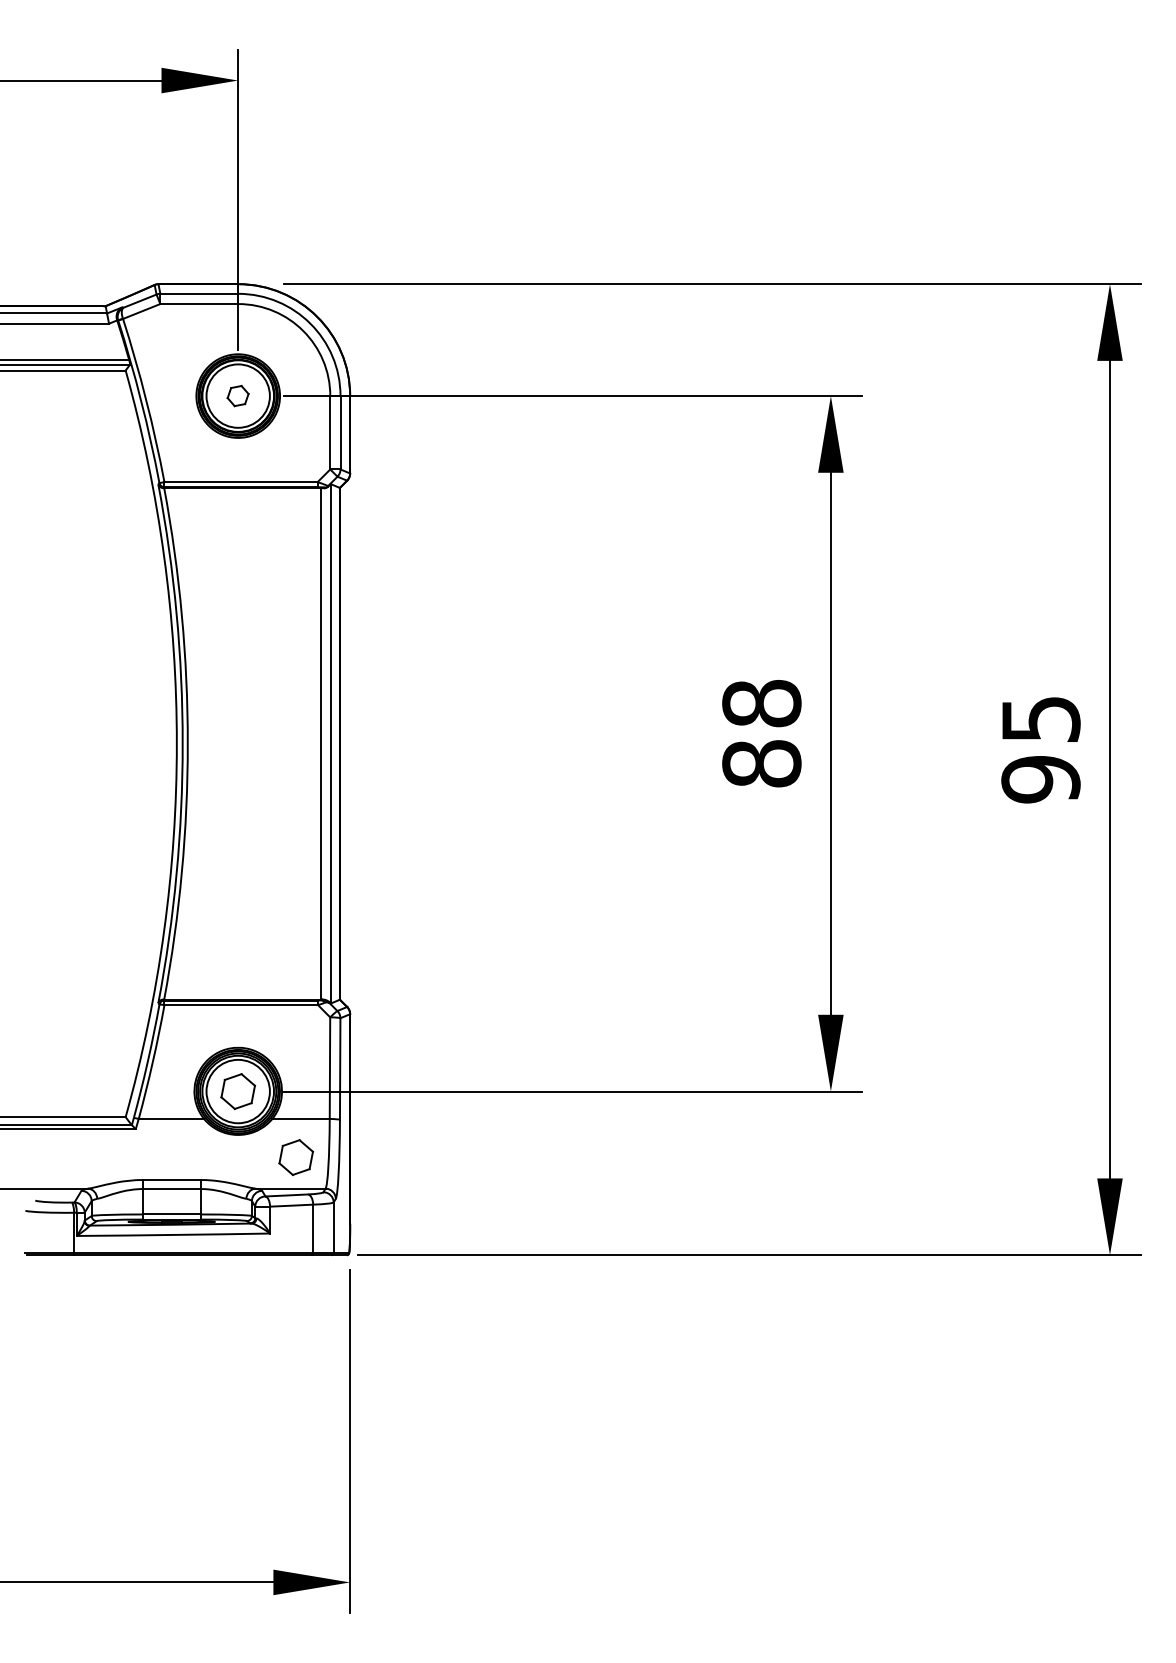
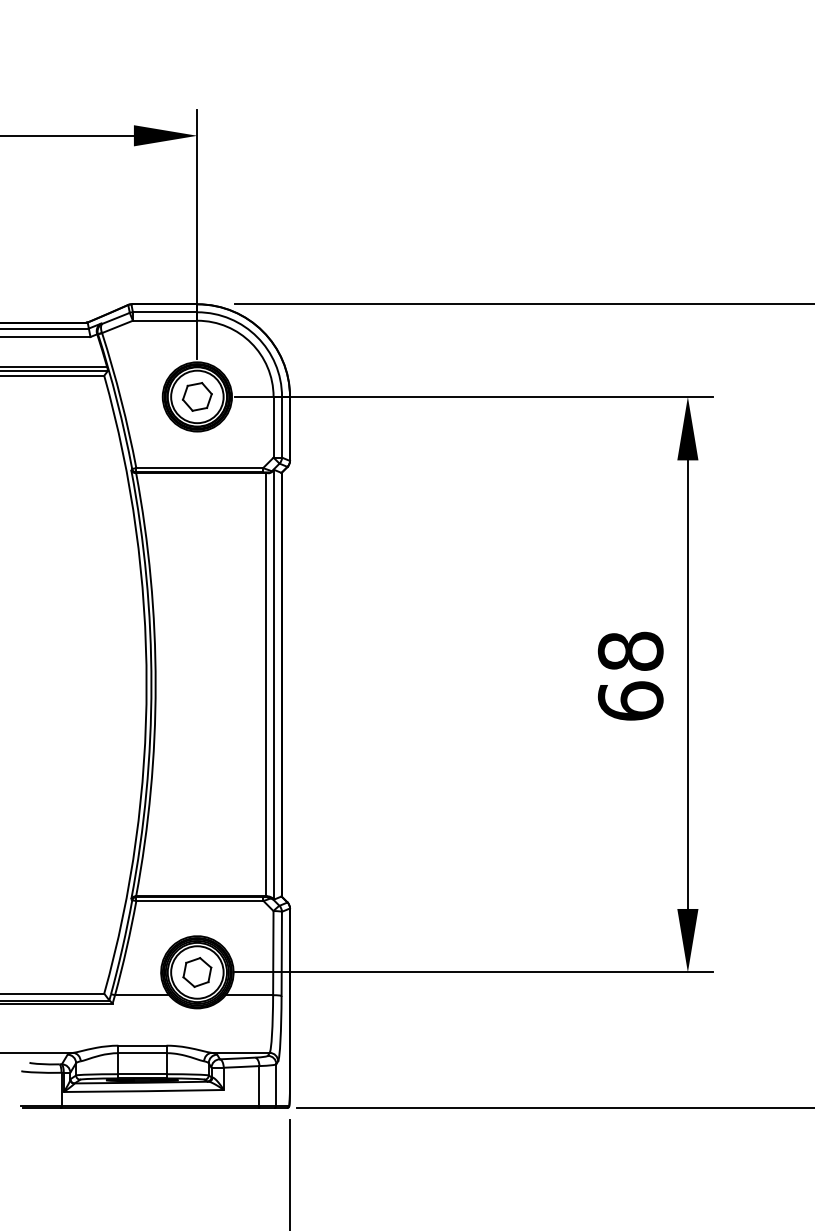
part: (237, 395) -> (196, 396), size x1.67
text: (761, 763) -> (630, 700), 88 -> 68
part: (296, 1157) -> (245, 1027), removed

